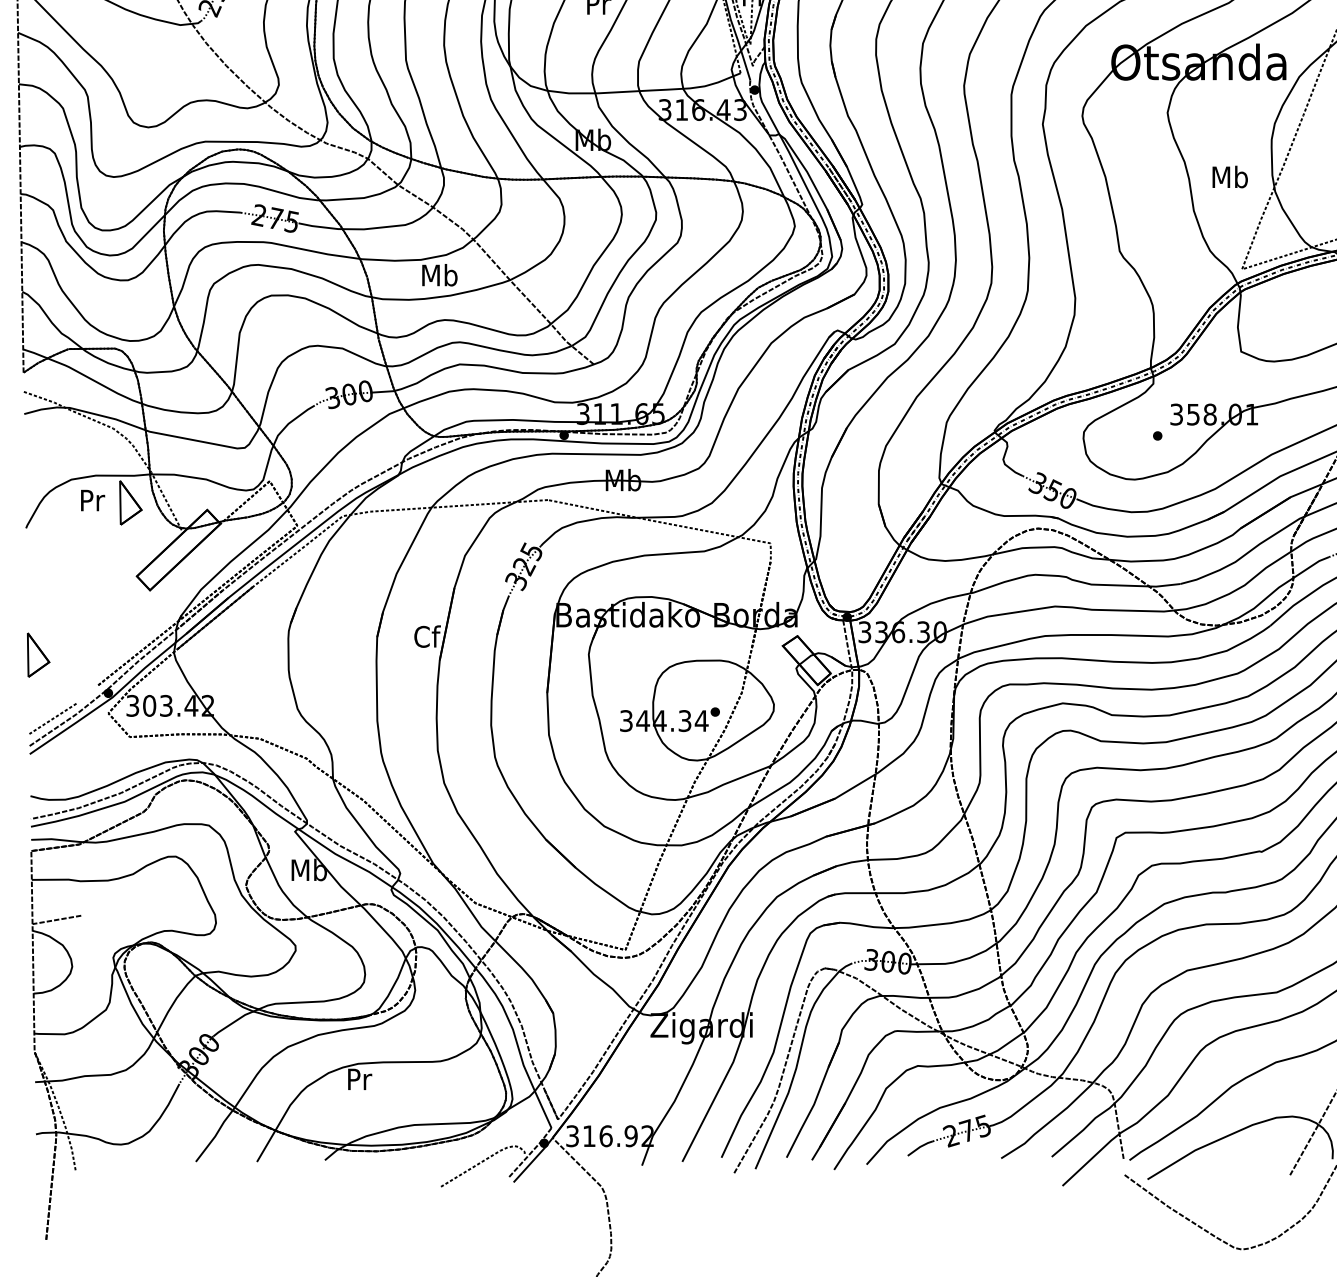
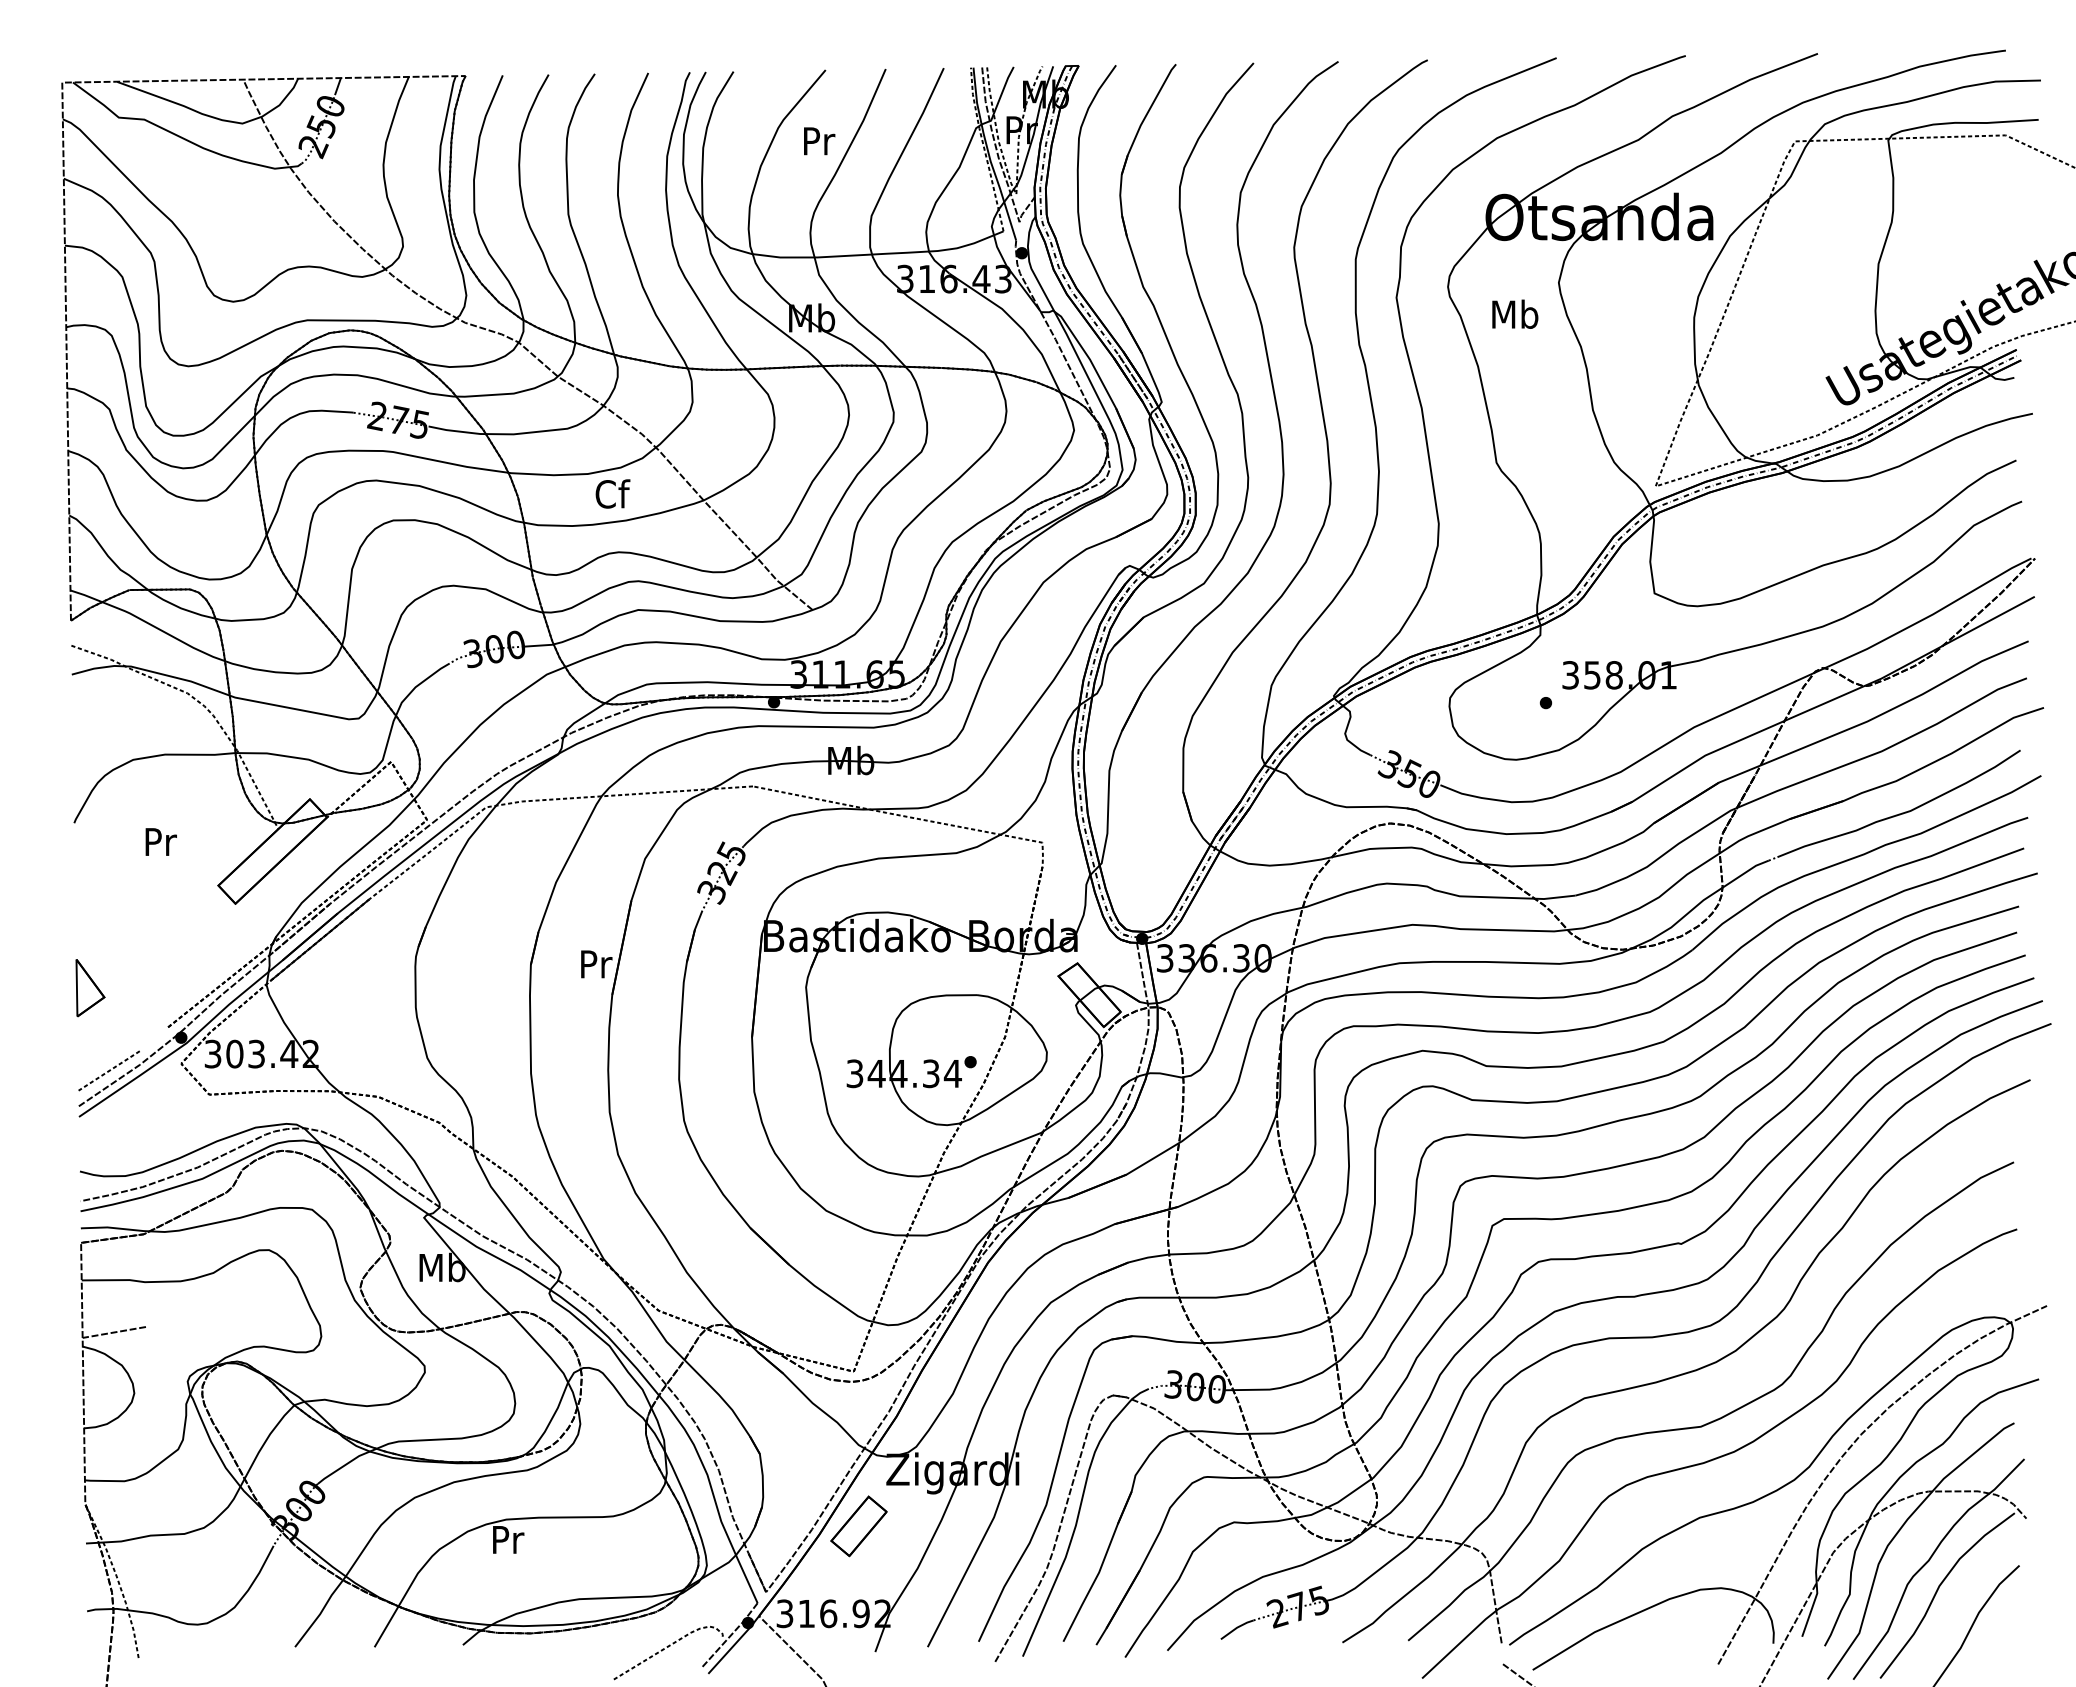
text: (1230, 176) -> (1515, 313), moved
text: (439, 274) -> (612, 493), Mb -> Cf
text: (92, 500) -> (160, 841), moved
part: (130, 503) -> (210, 790), removed
text: (427, 636) -> (596, 963), Cf -> Pr
part: (629, 1069) -> (858, 1526), added

